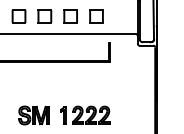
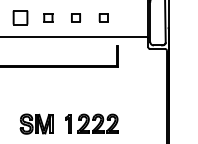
part: (44, 16) -> (47, 17), size x0.6
part: (70, 16) -> (75, 17), size x0.6
part: (96, 16) -> (103, 17), size x0.6

